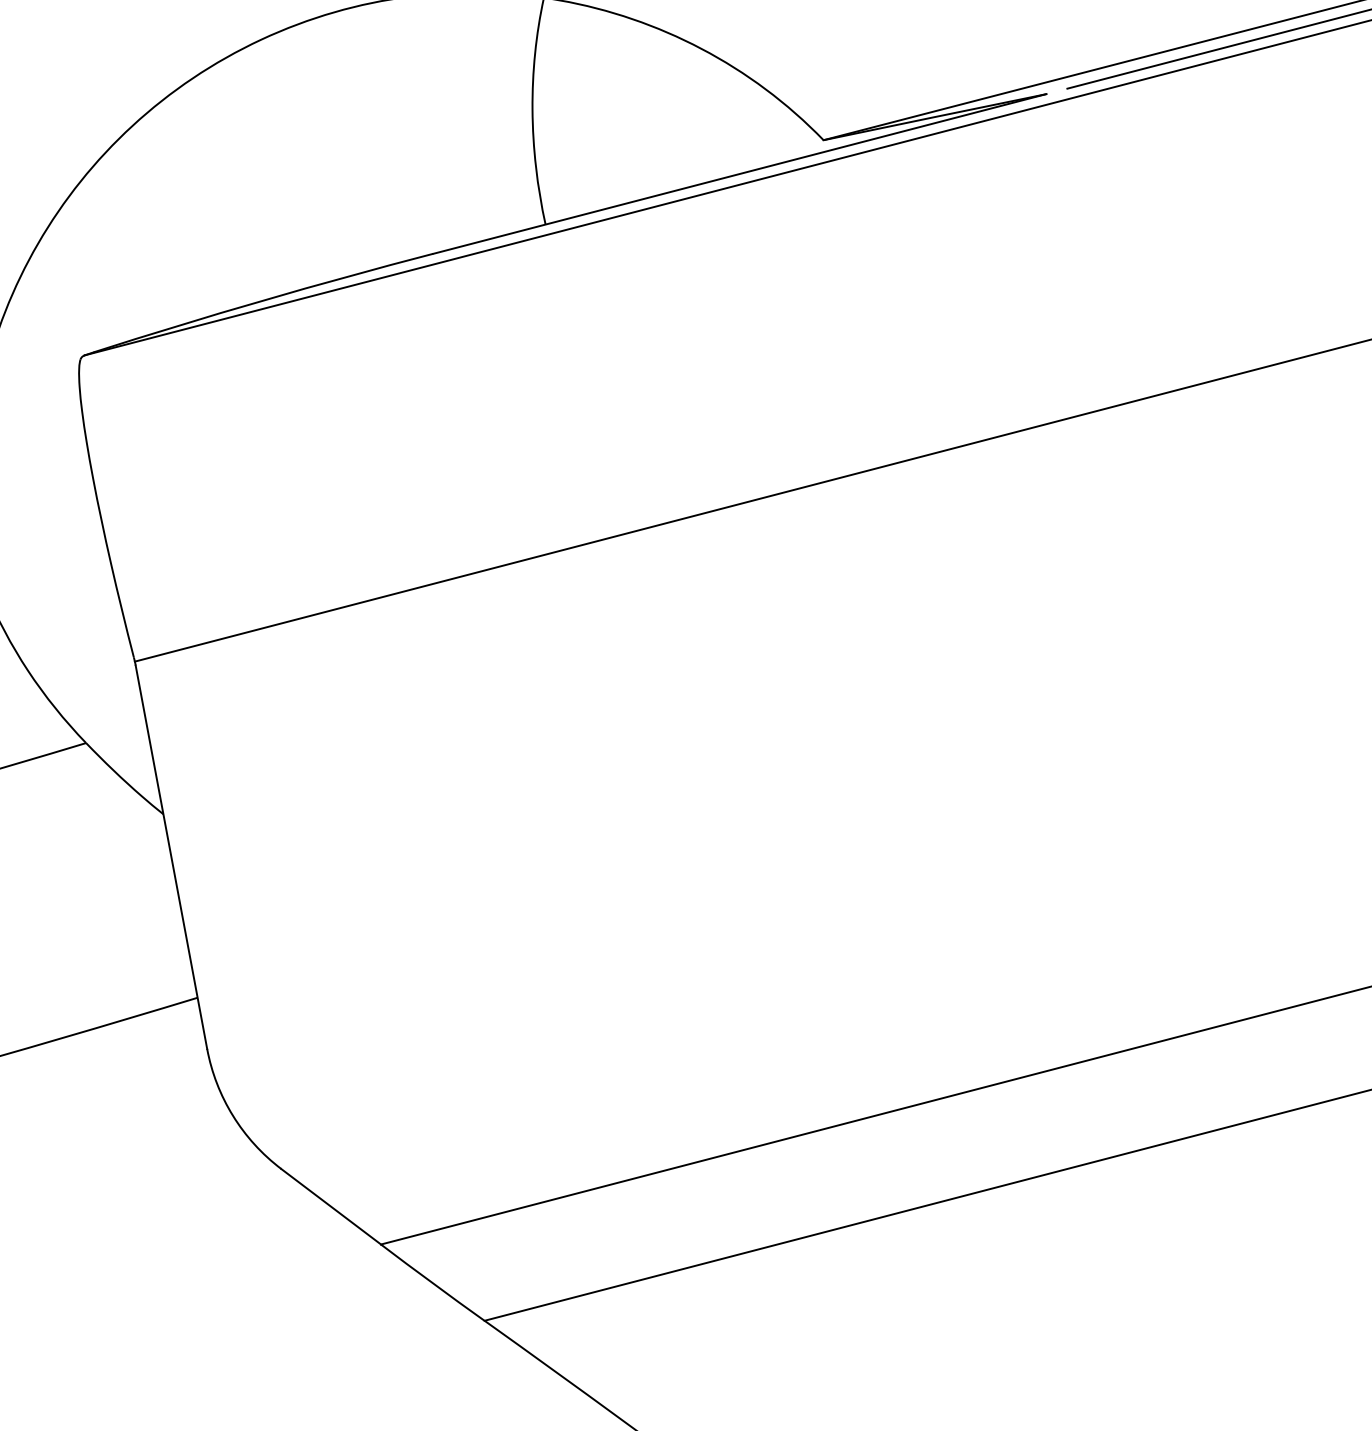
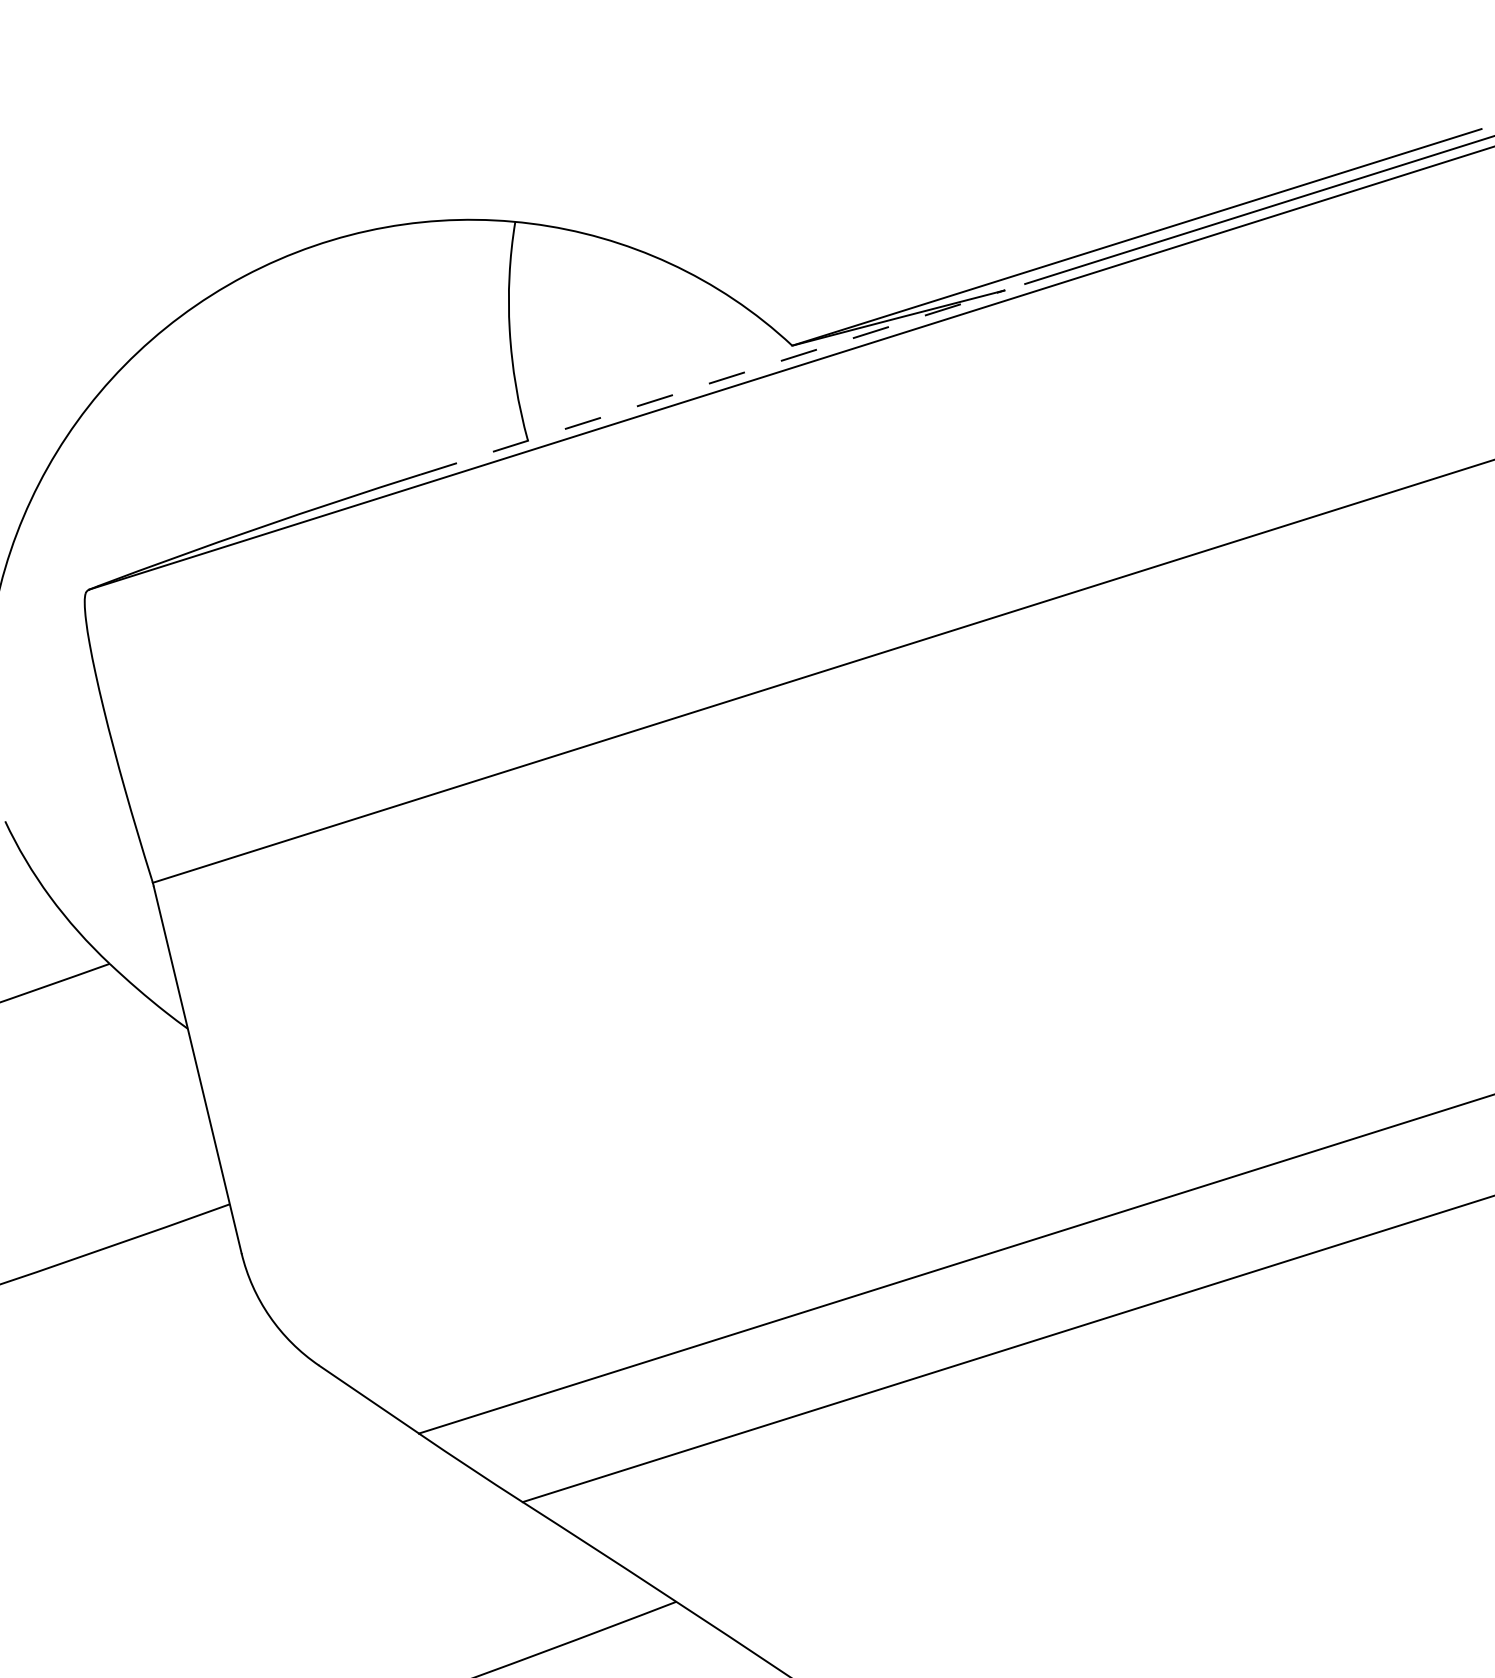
line: (740, 174) -> (713, 382), solid -> dashed

